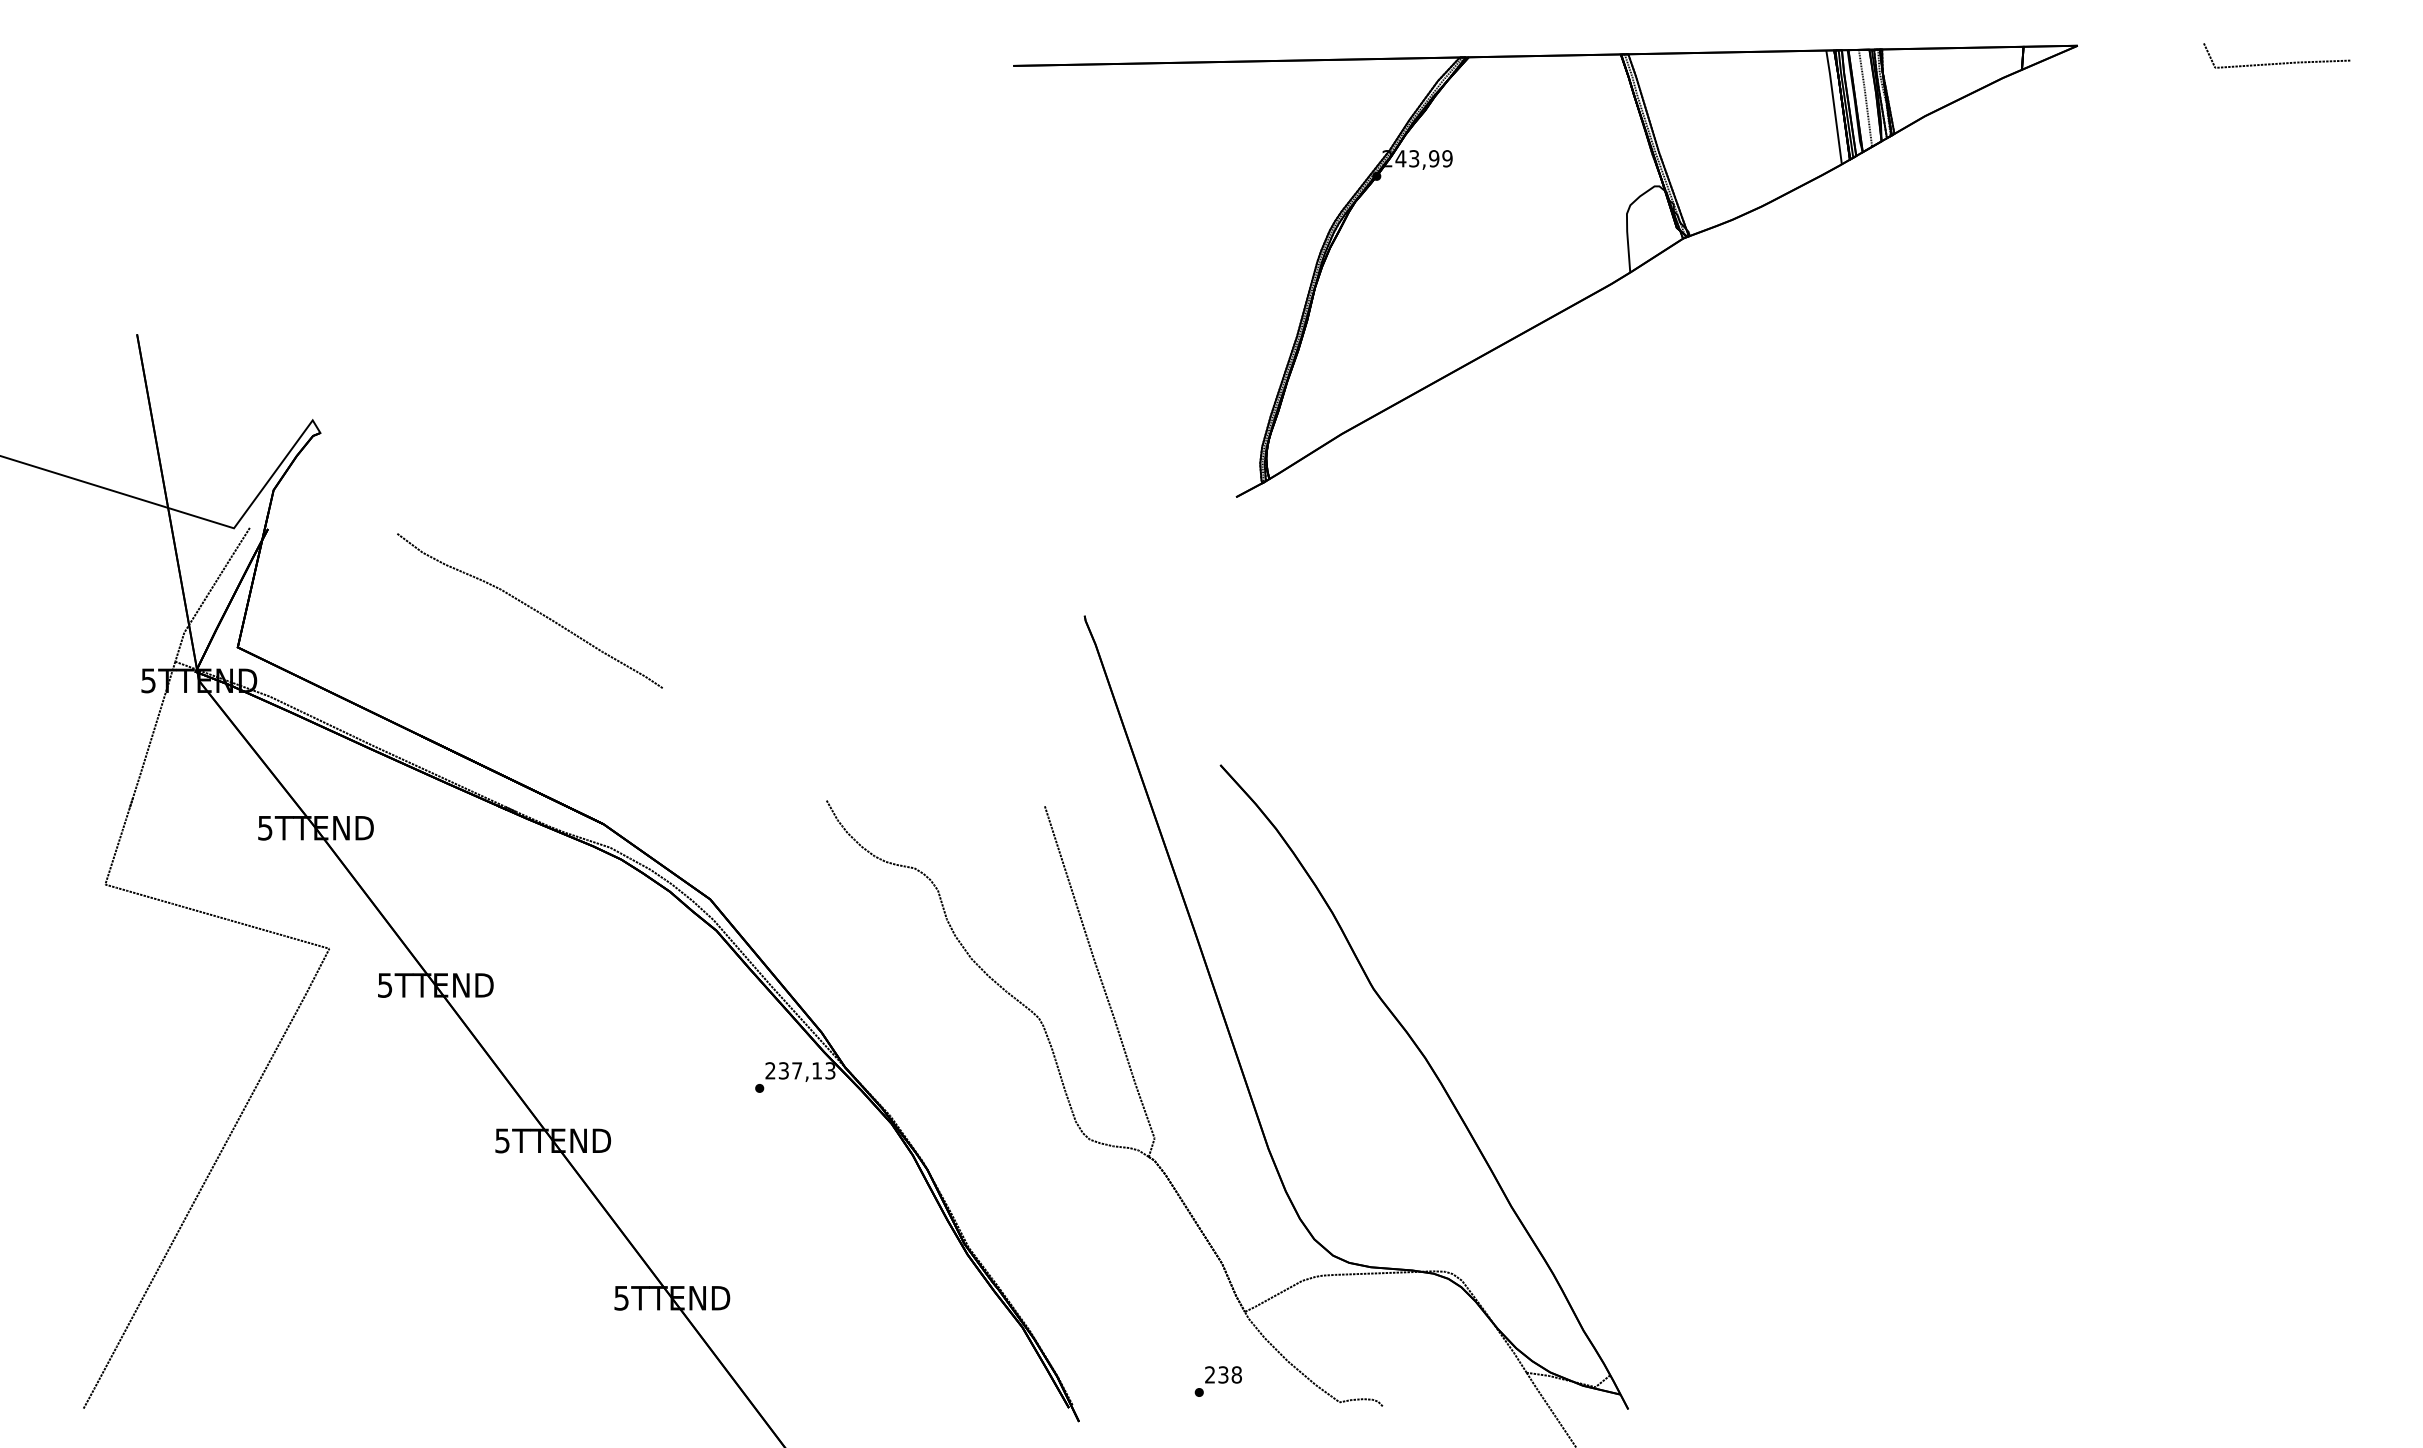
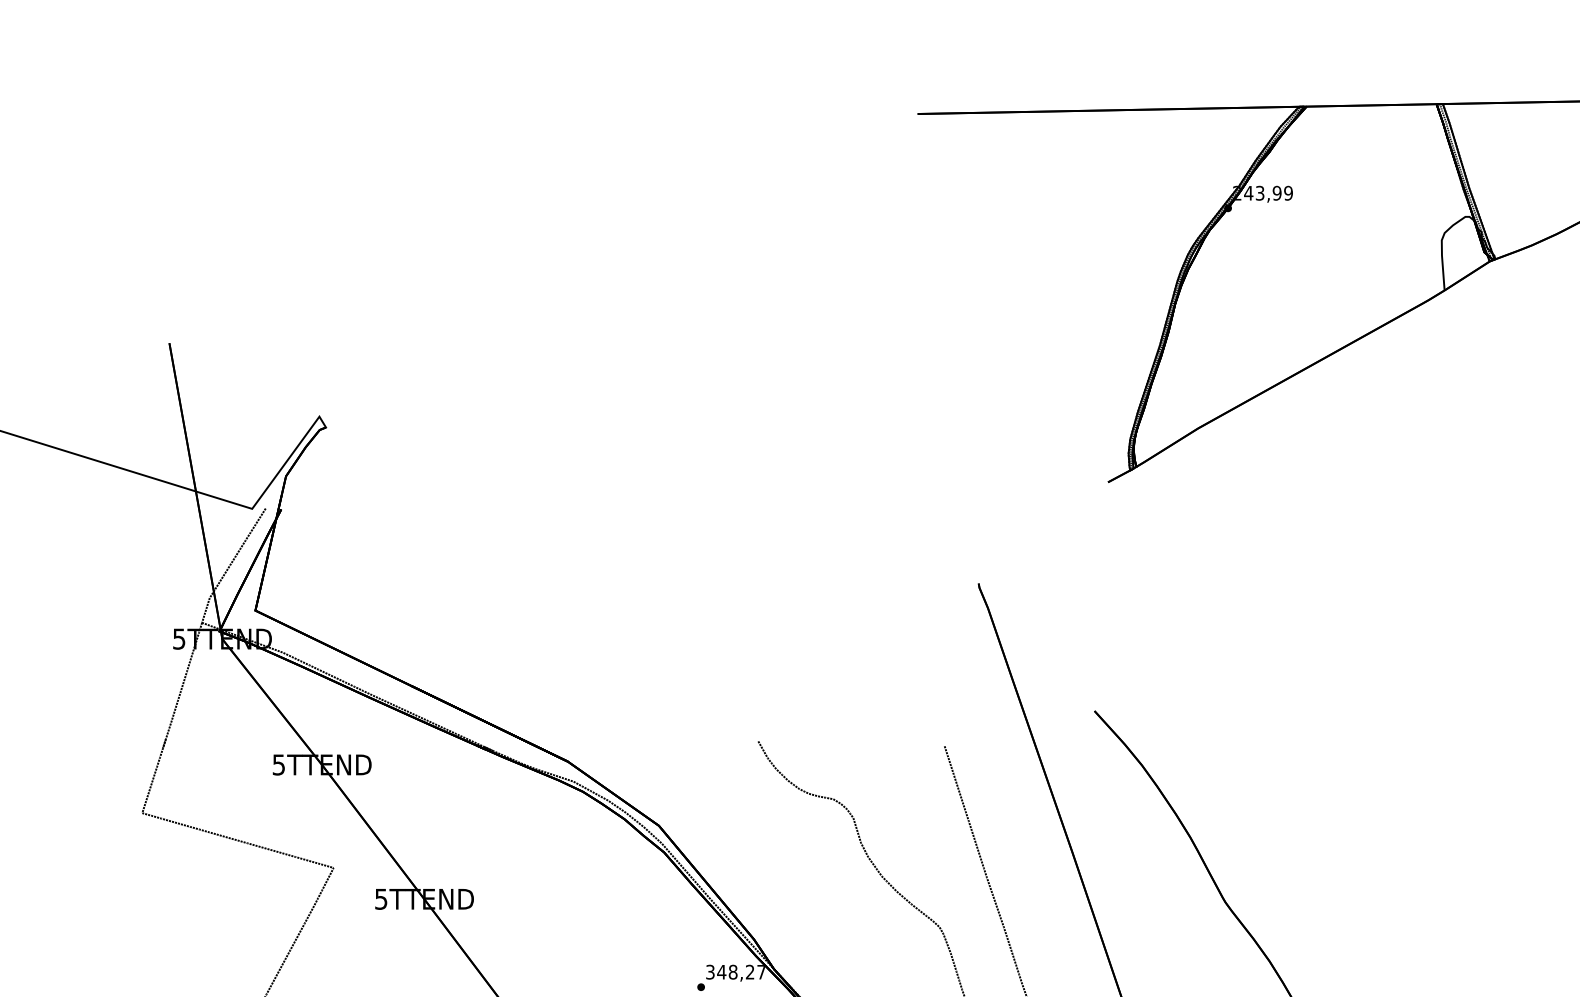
curve: (530, 608) -> (505, 577), removed
text: (800, 1070) -> (735, 971), 237,13 -> 348,27

